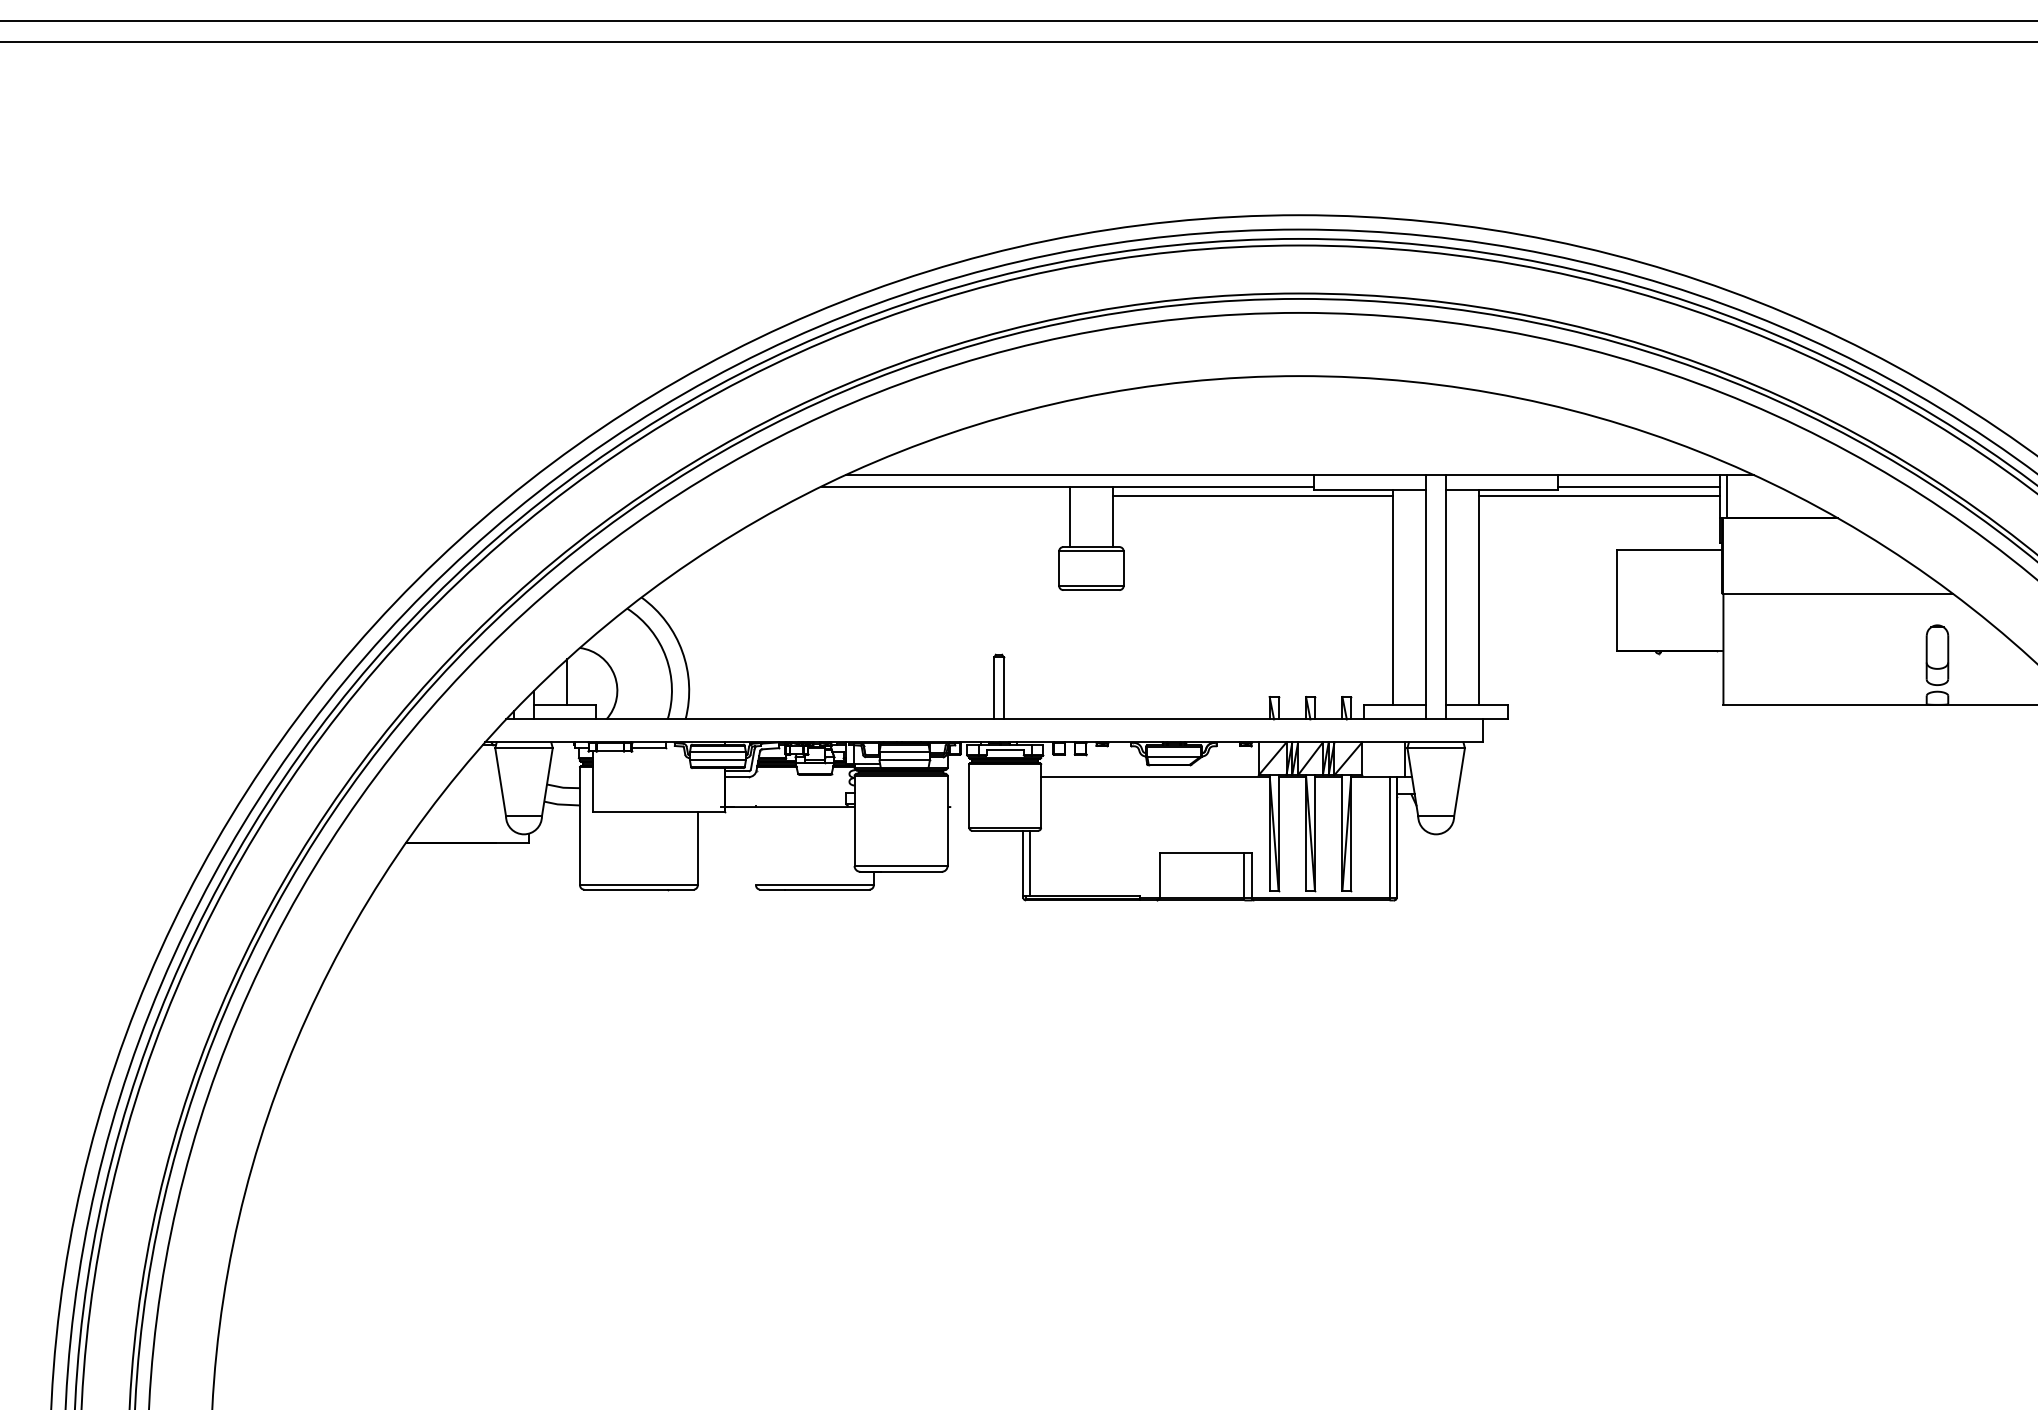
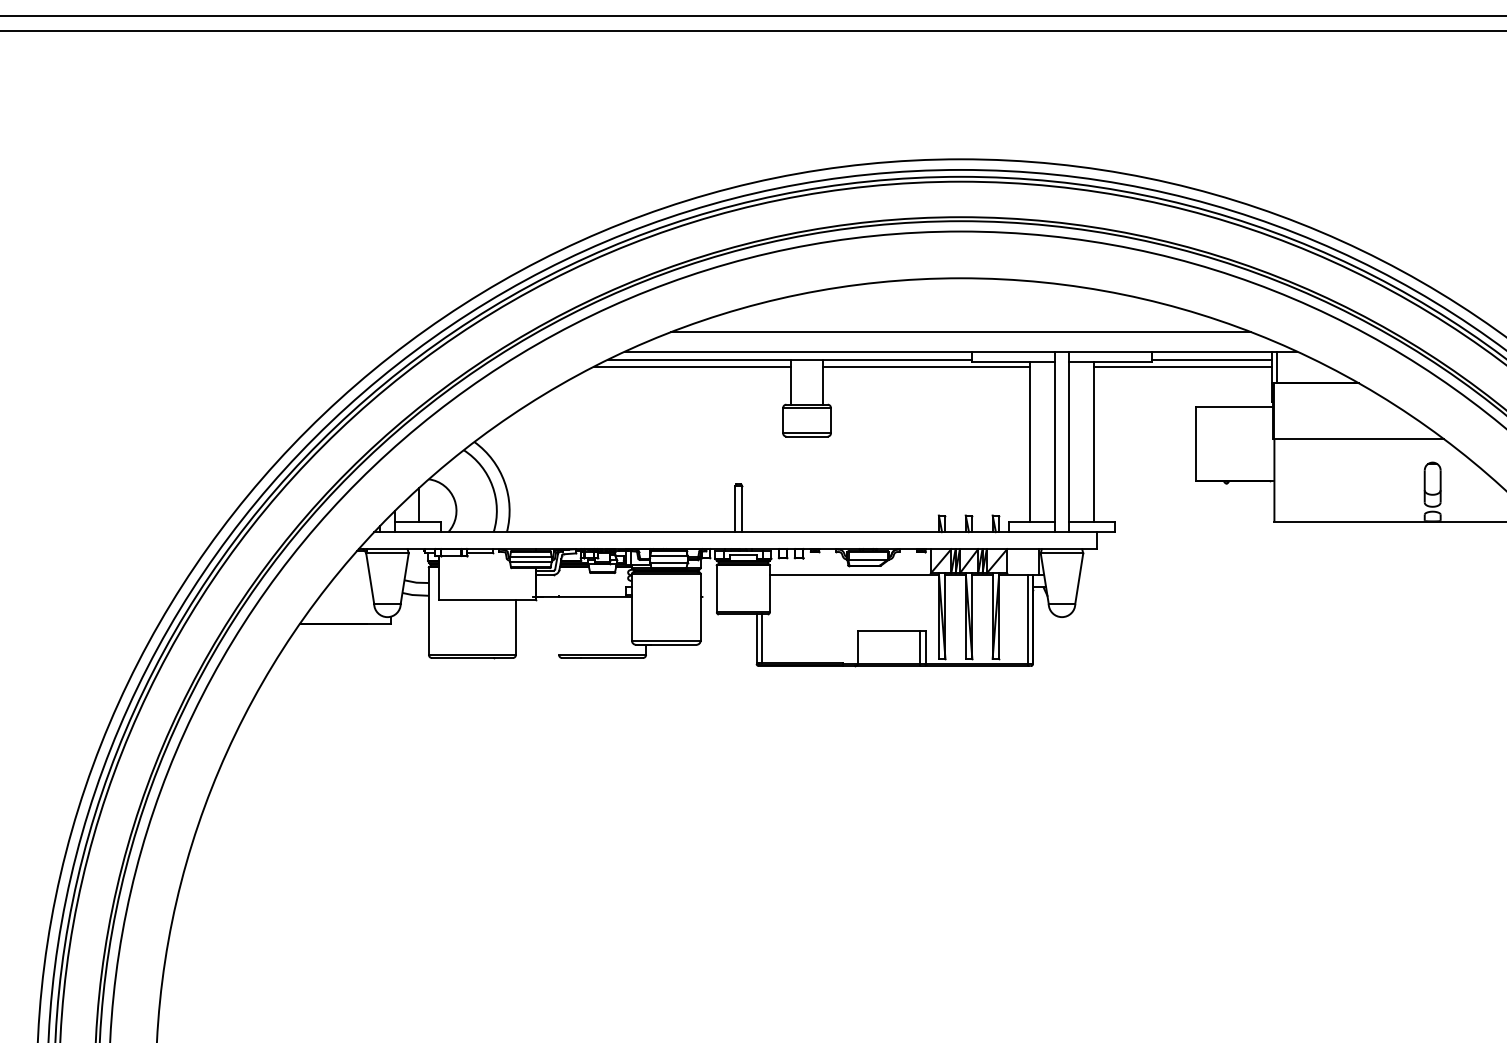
line: (1298, 449) -> (960, 332), added
line: (936, 495) -> (692, 366), added

